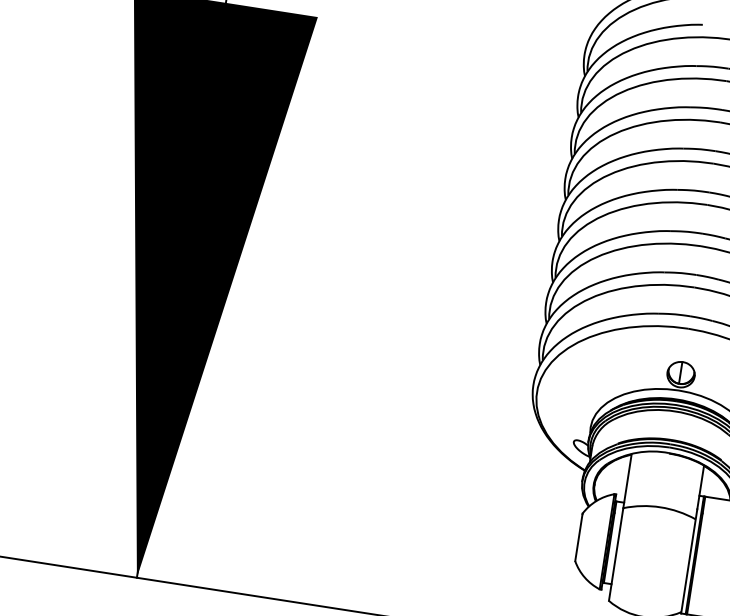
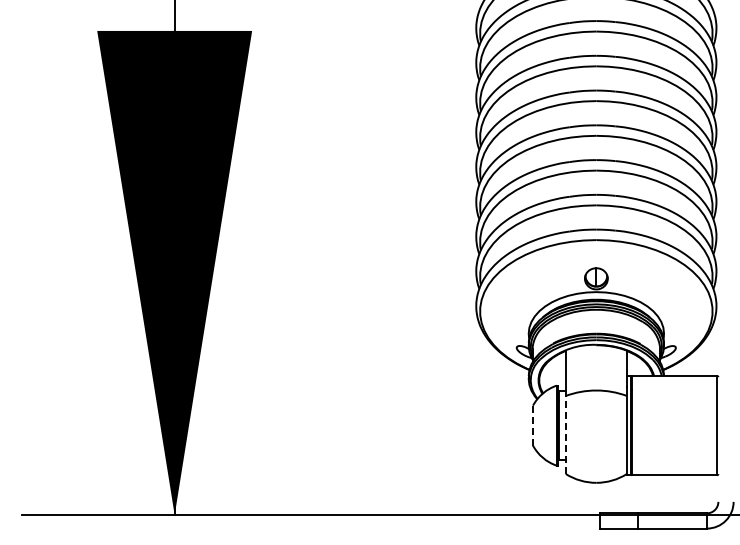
line: (579, 537) -> (533, 425), solid -> dashed
line: (615, 553) -> (565, 434), solid -> dashed

